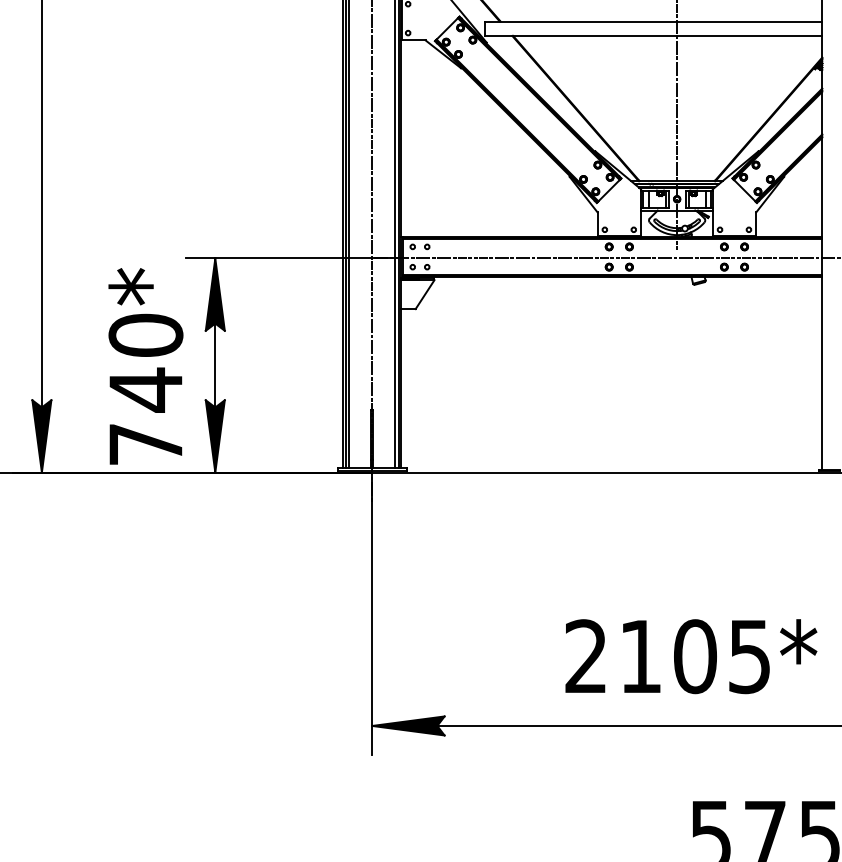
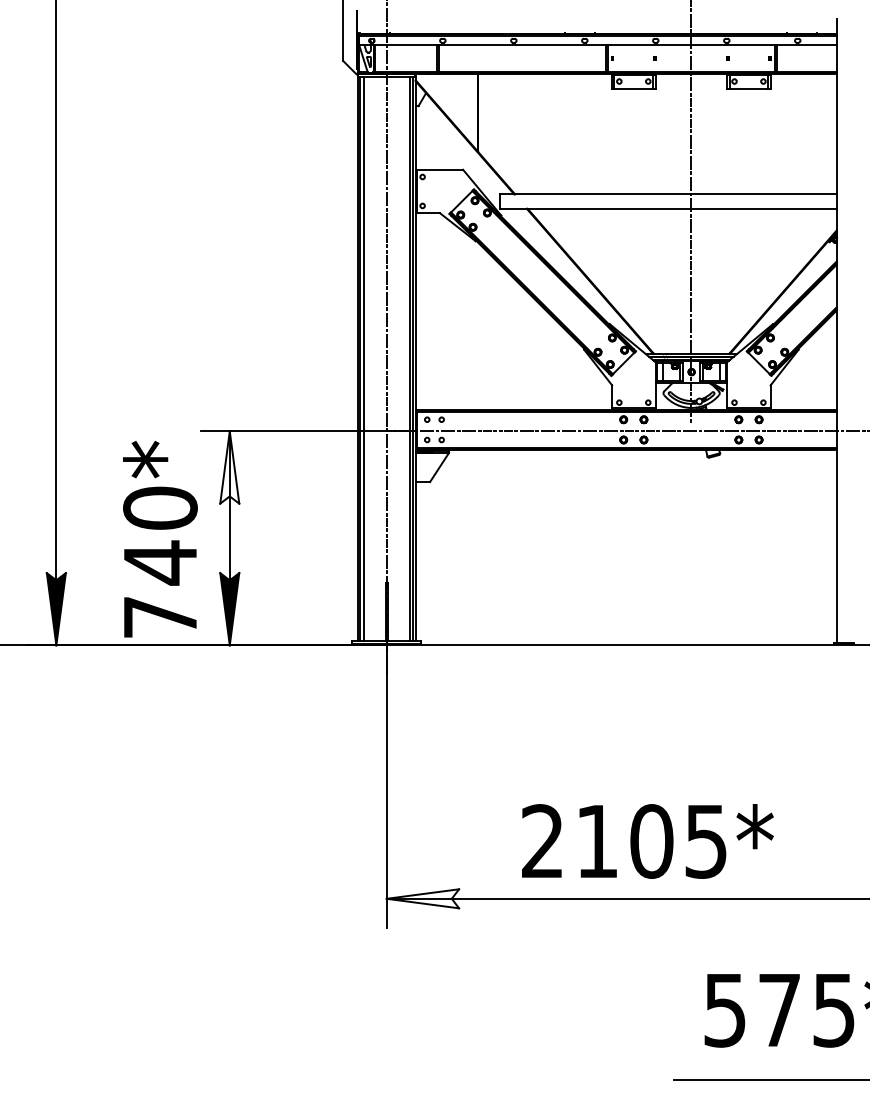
fill: (215, 294) -> (229, 467), removed
text: (691, 656) -> (647, 841), moved
fill: (408, 725) -> (422, 898), removed

